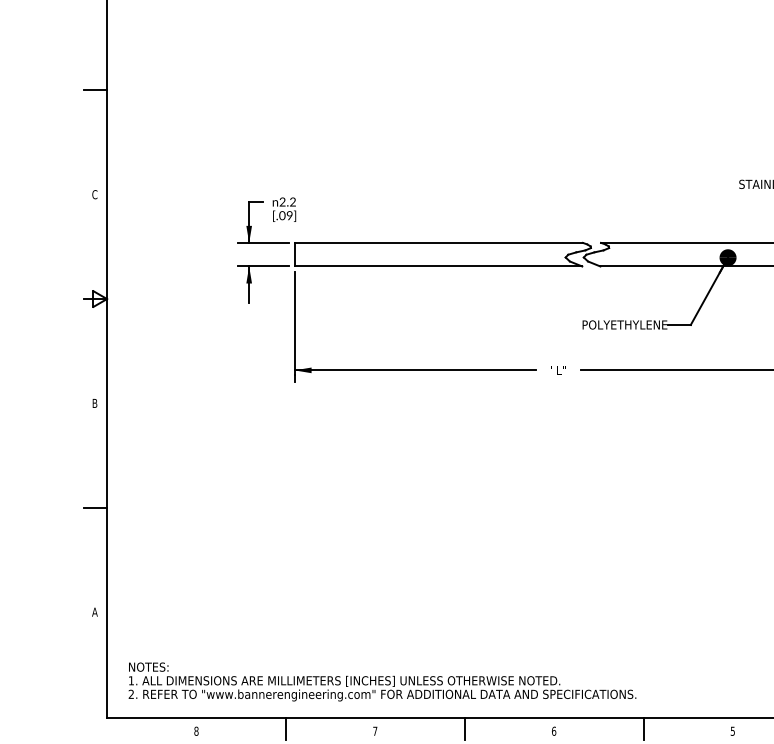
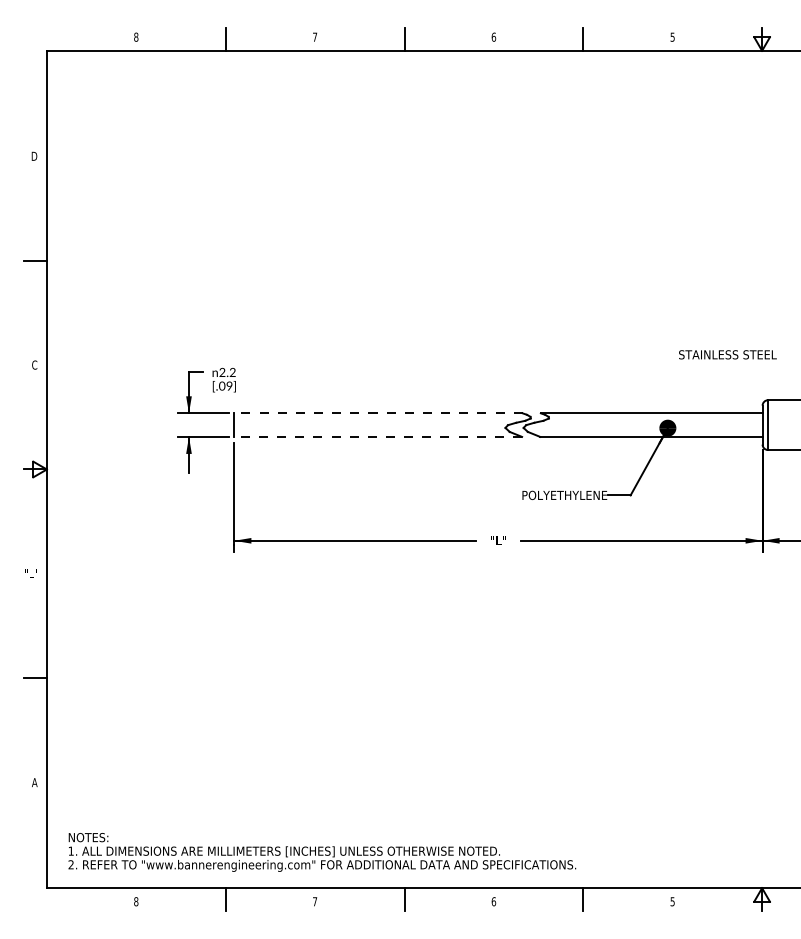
line: (438, 243) -> (378, 413), solid -> dashed
line: (438, 266) -> (378, 436), solid -> dashed
text: (91, 403) -> (31, 573), B -> "L"

